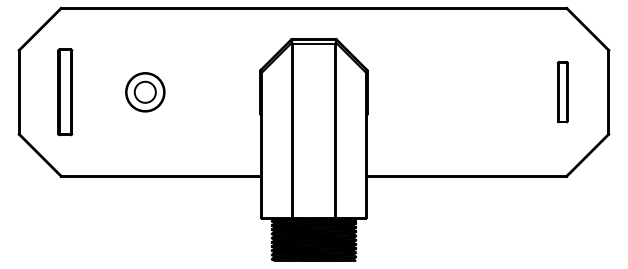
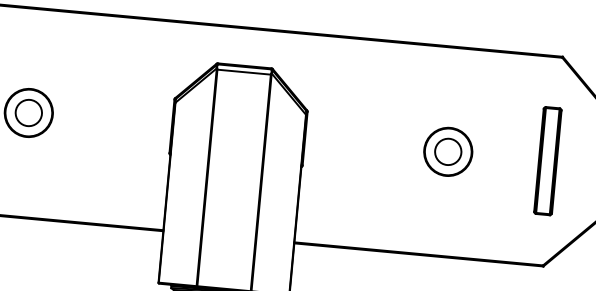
part: (482, 92) -> (448, 152), added
part: (562, 92) -> (547, 161), size x1.43

